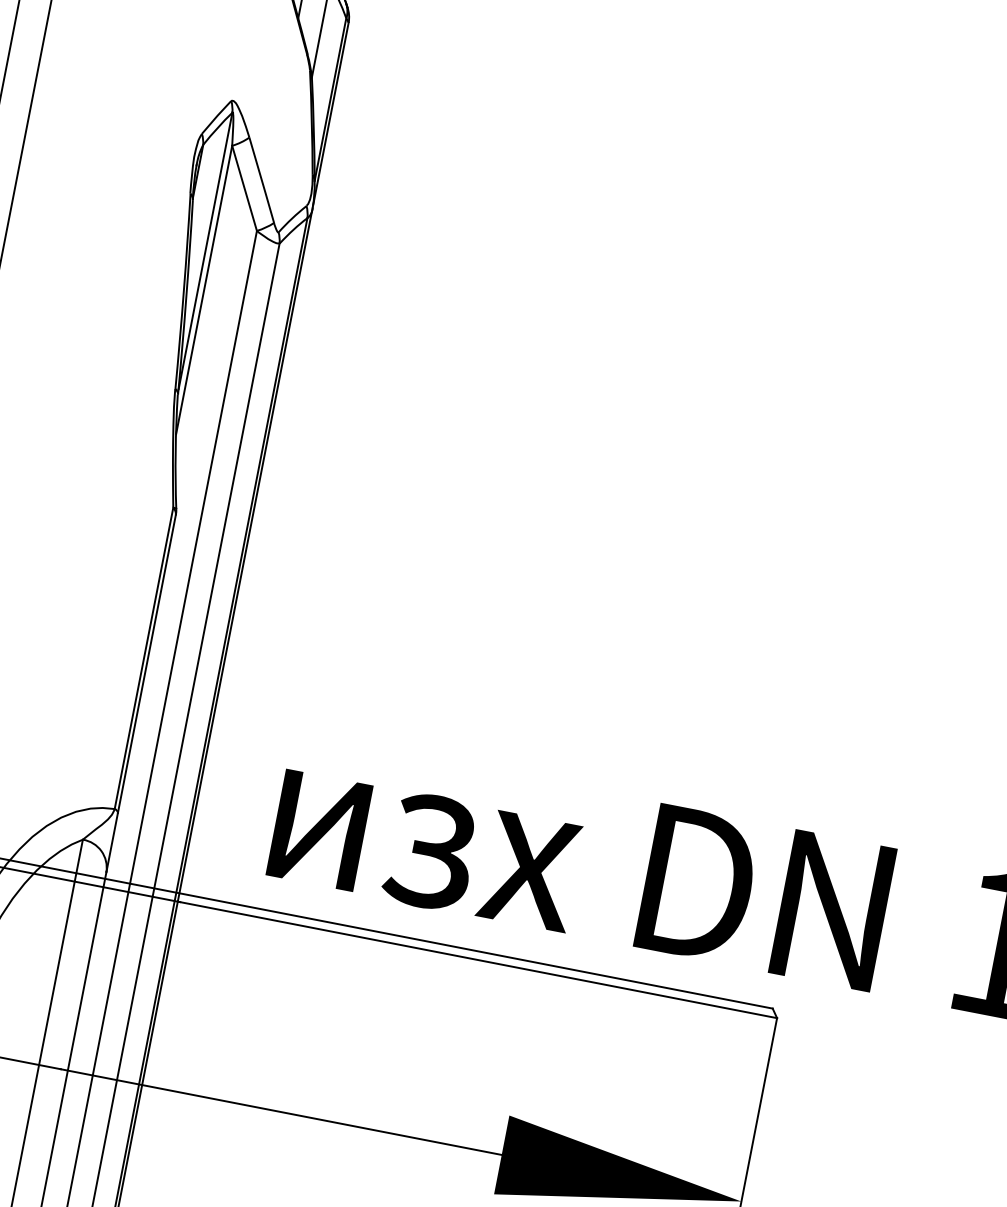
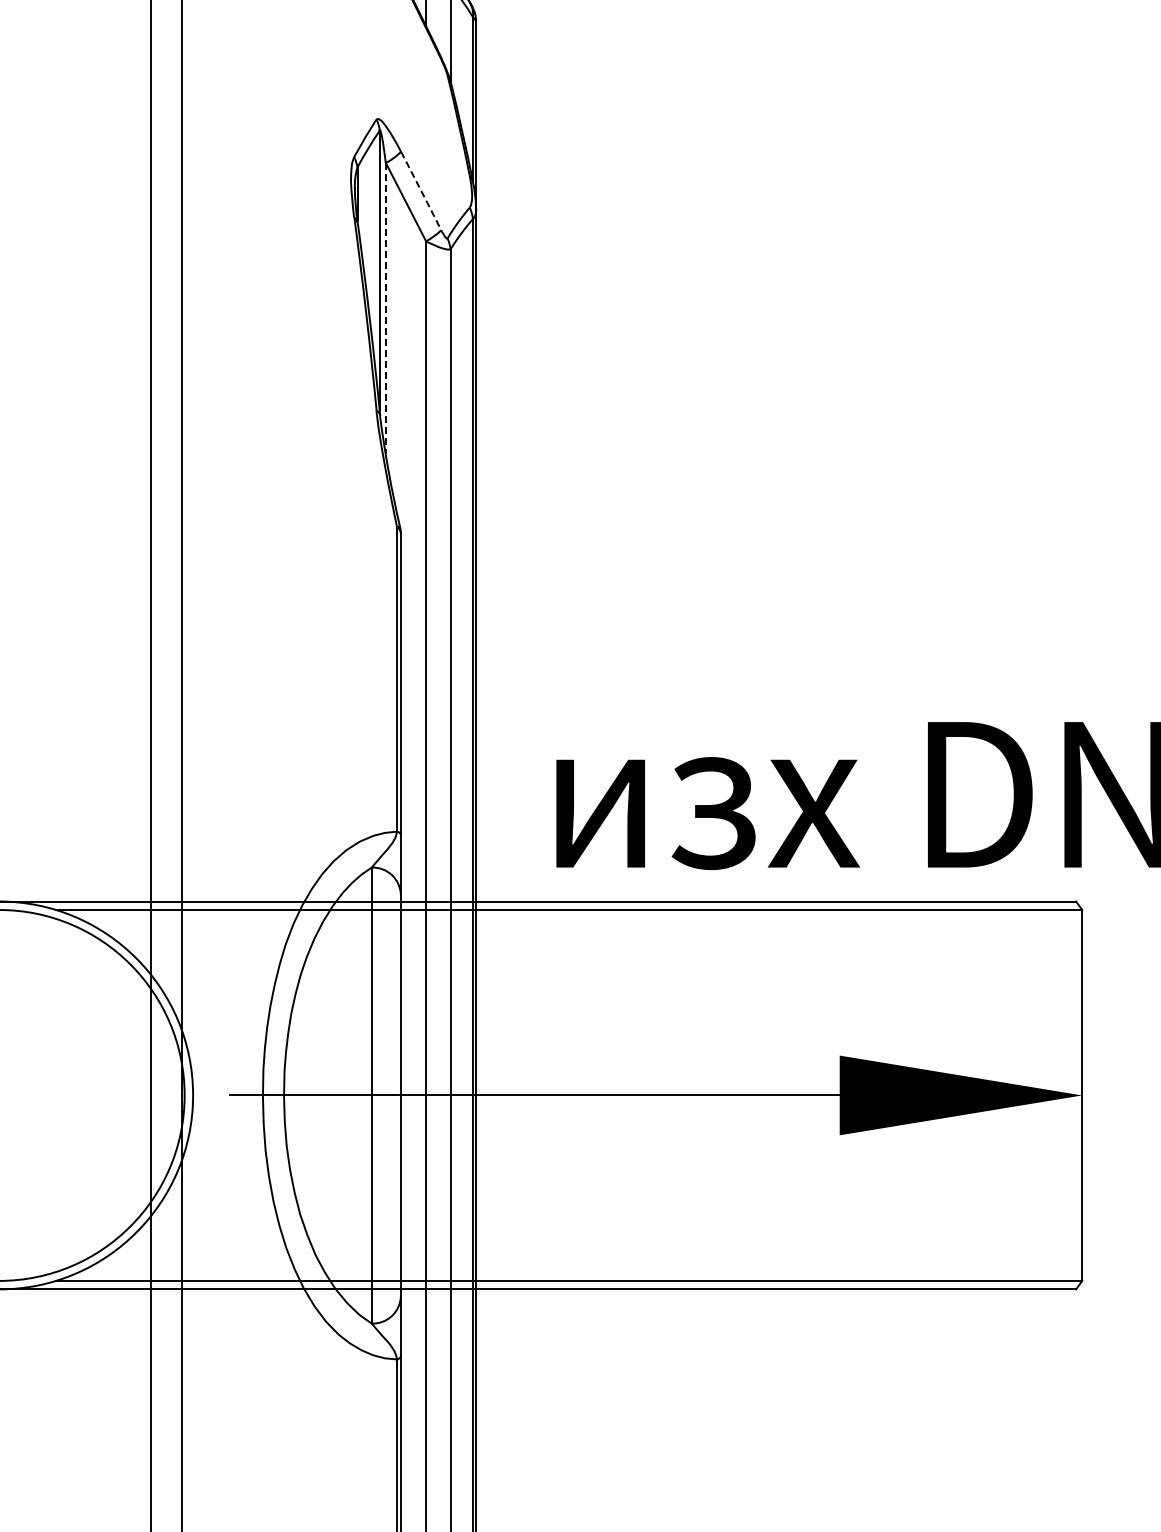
line: (261, 181) -> (421, 192), solid -> dashed
line: (203, 289) -> (385, 308), solid -> dashed

